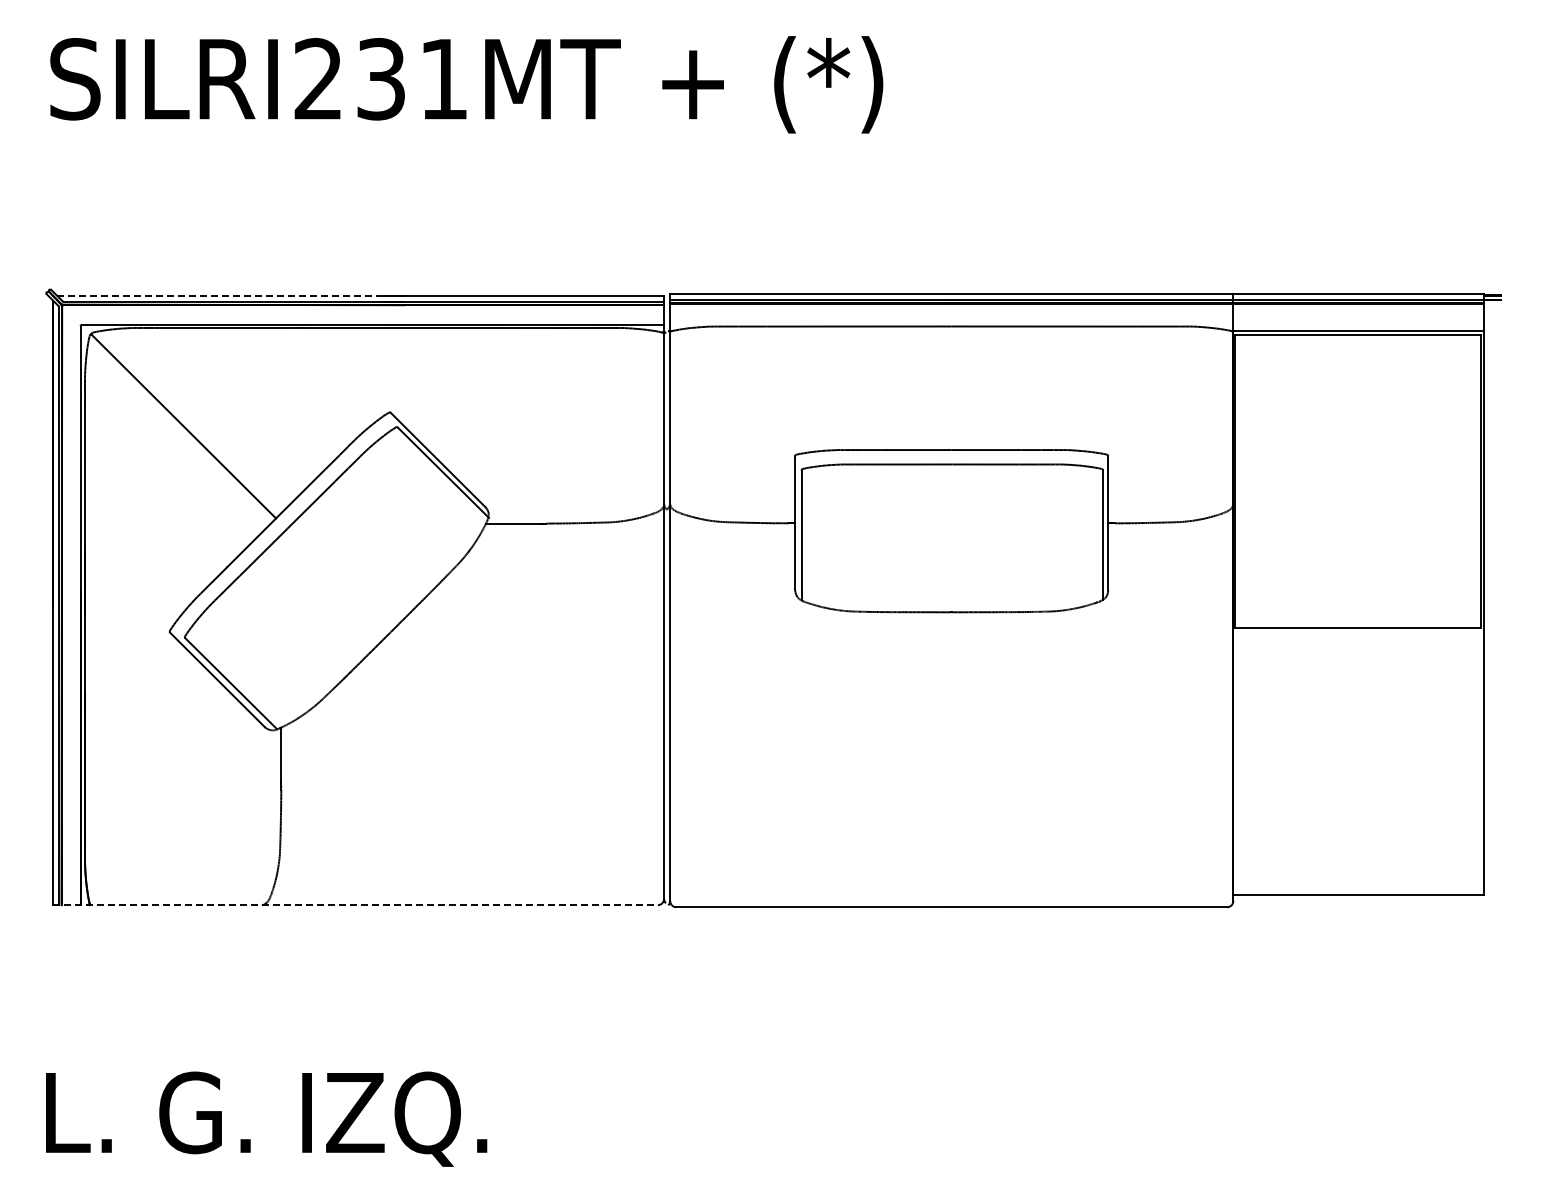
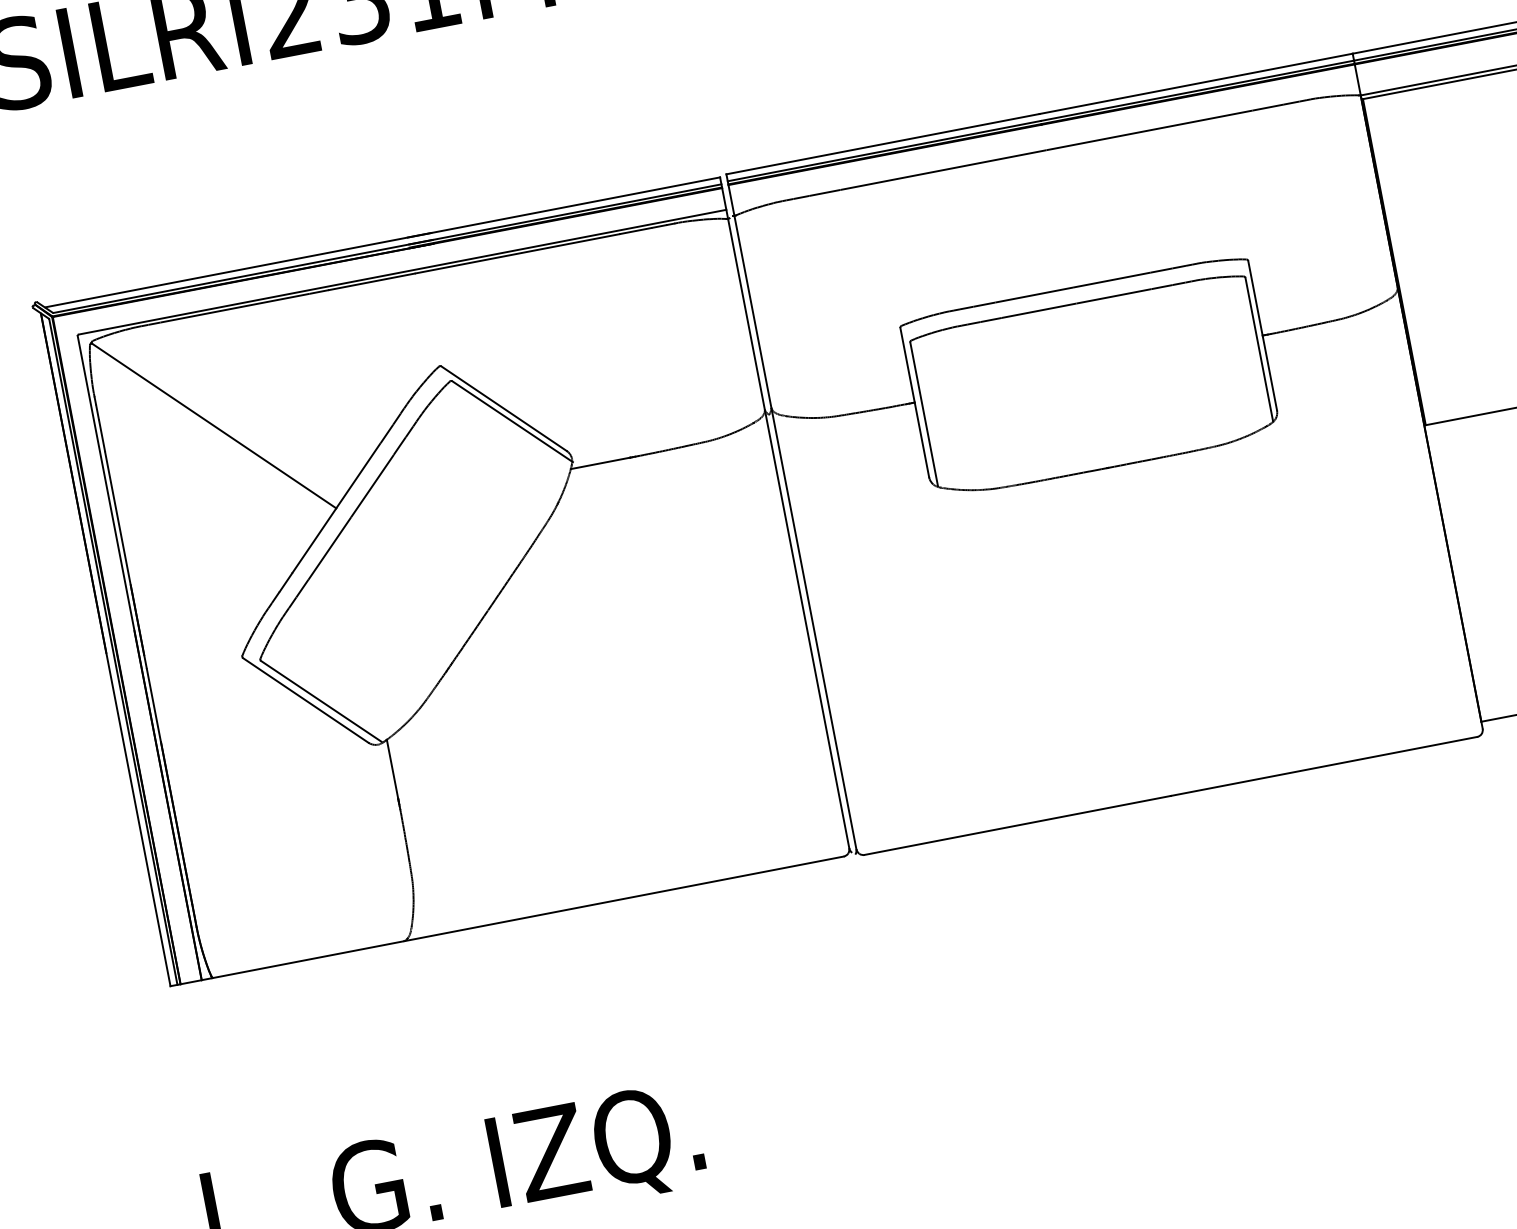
line: (230, 295) -> (237, 270), dashed -> solid
line: (355, 905) -> (507, 921), dashed -> solid

